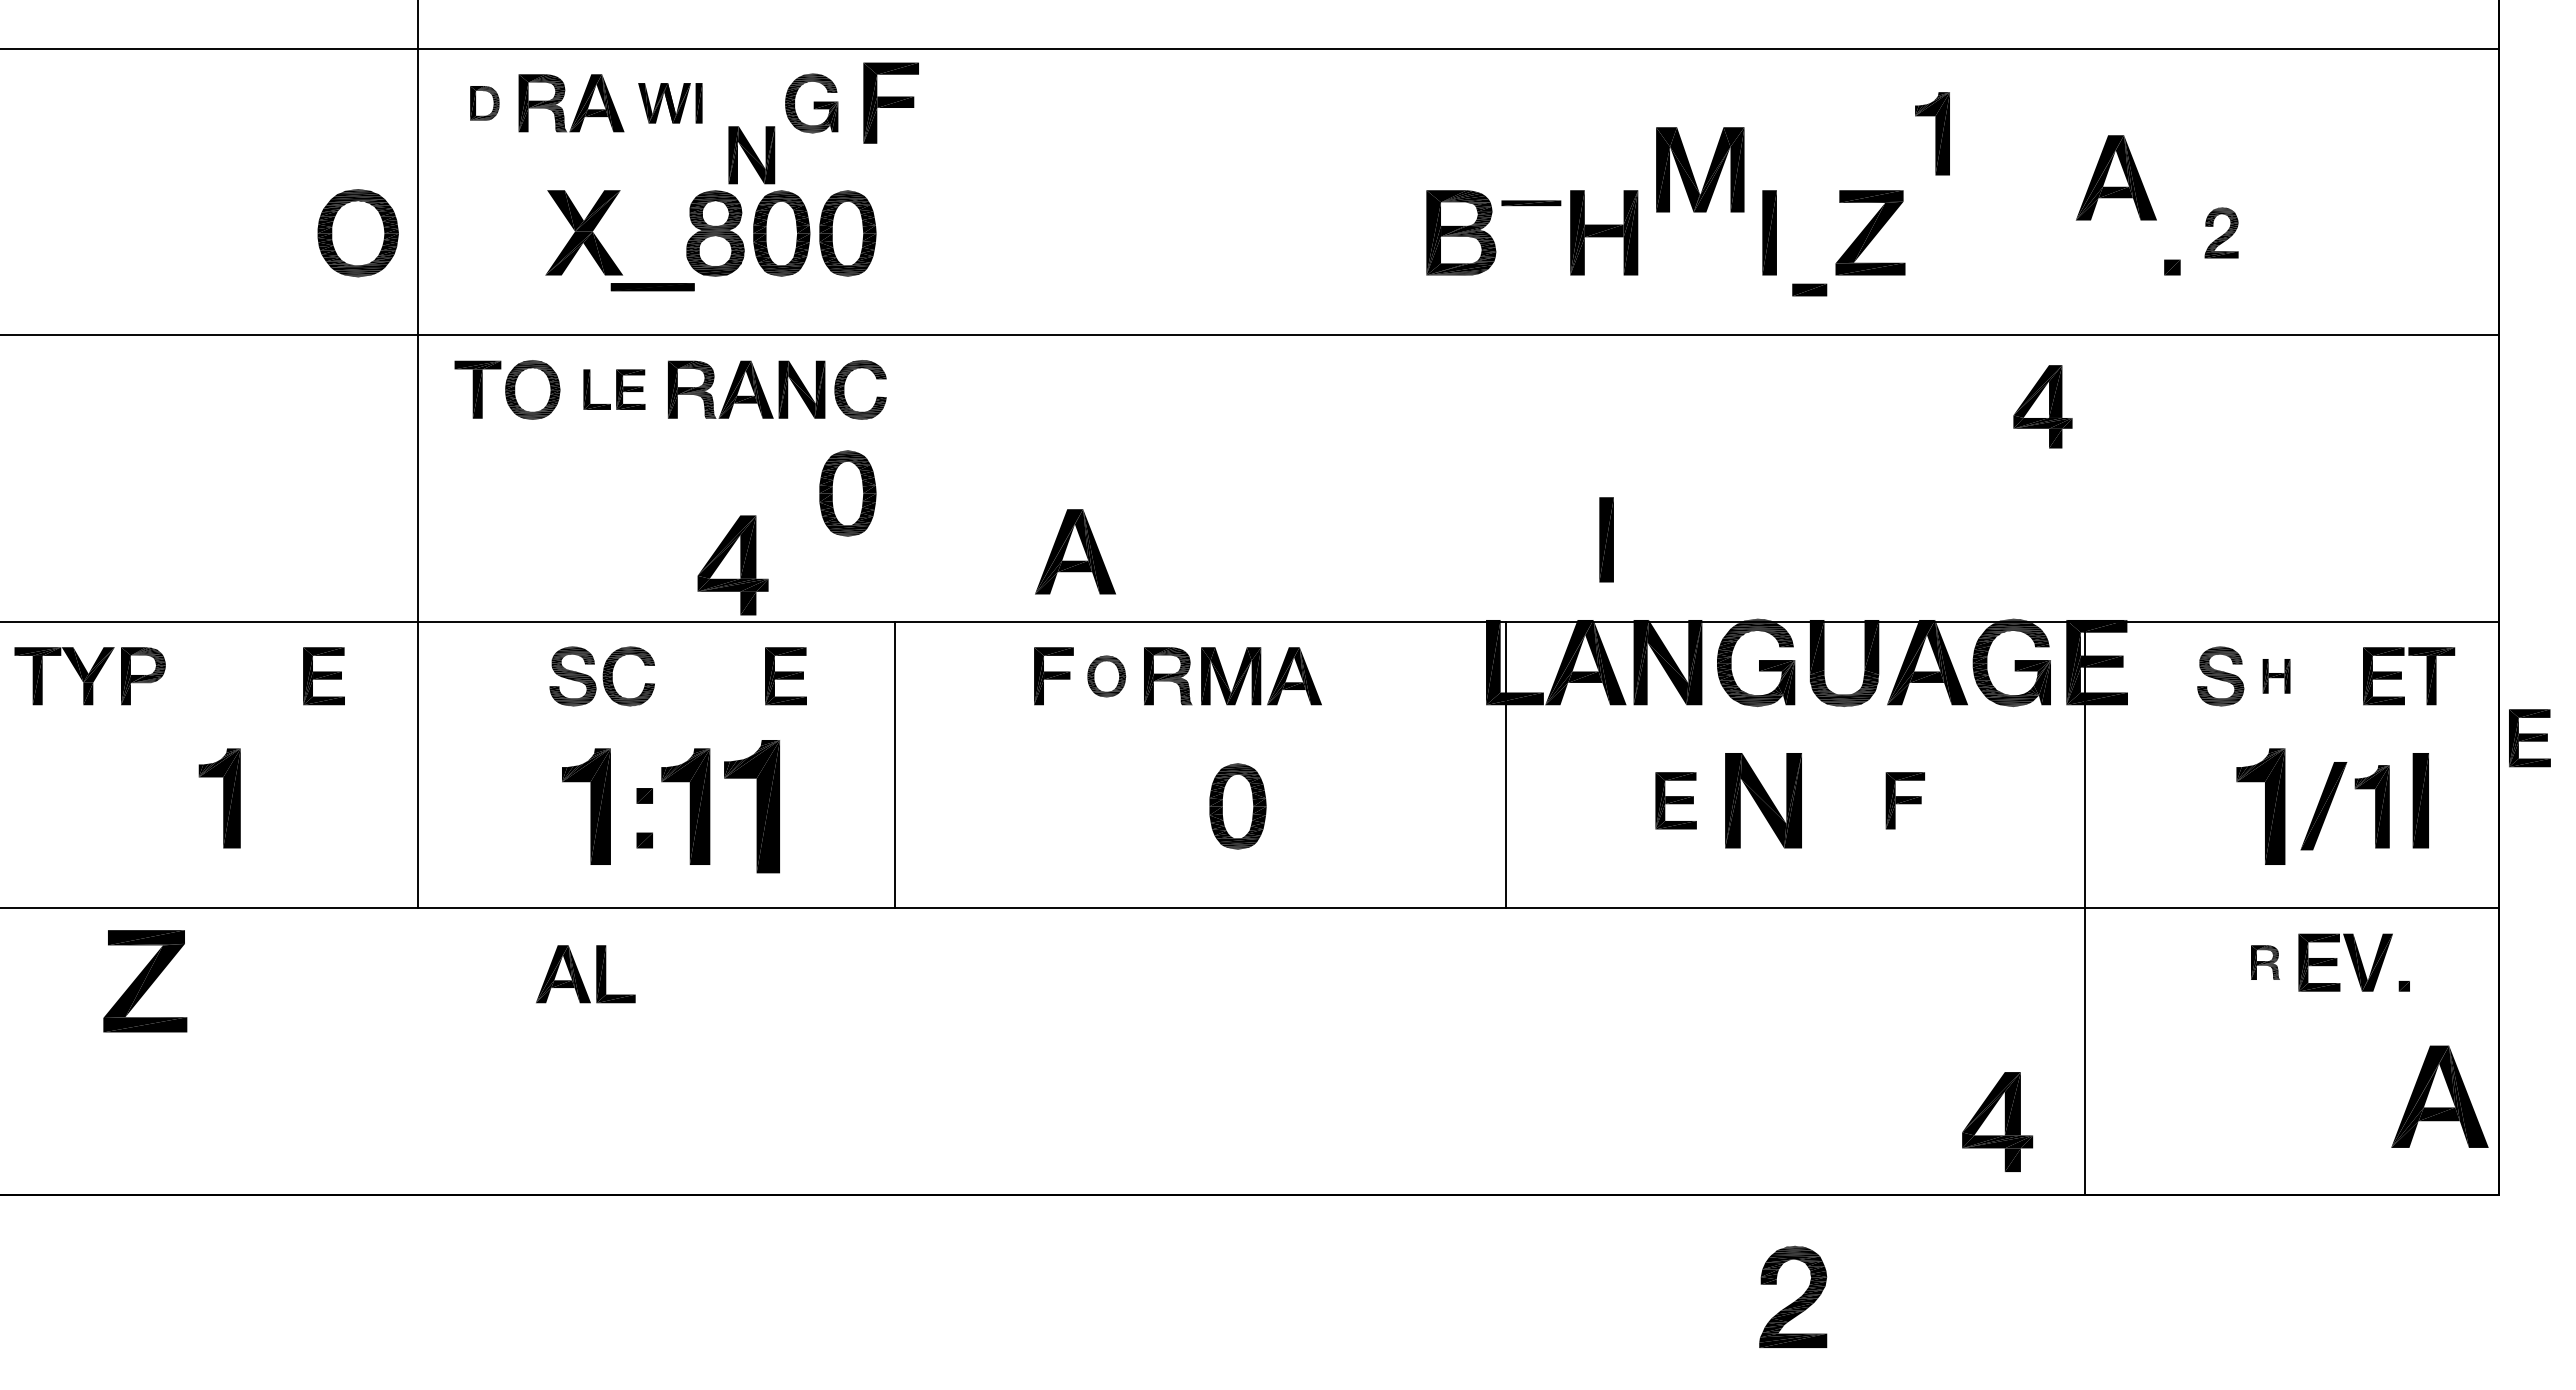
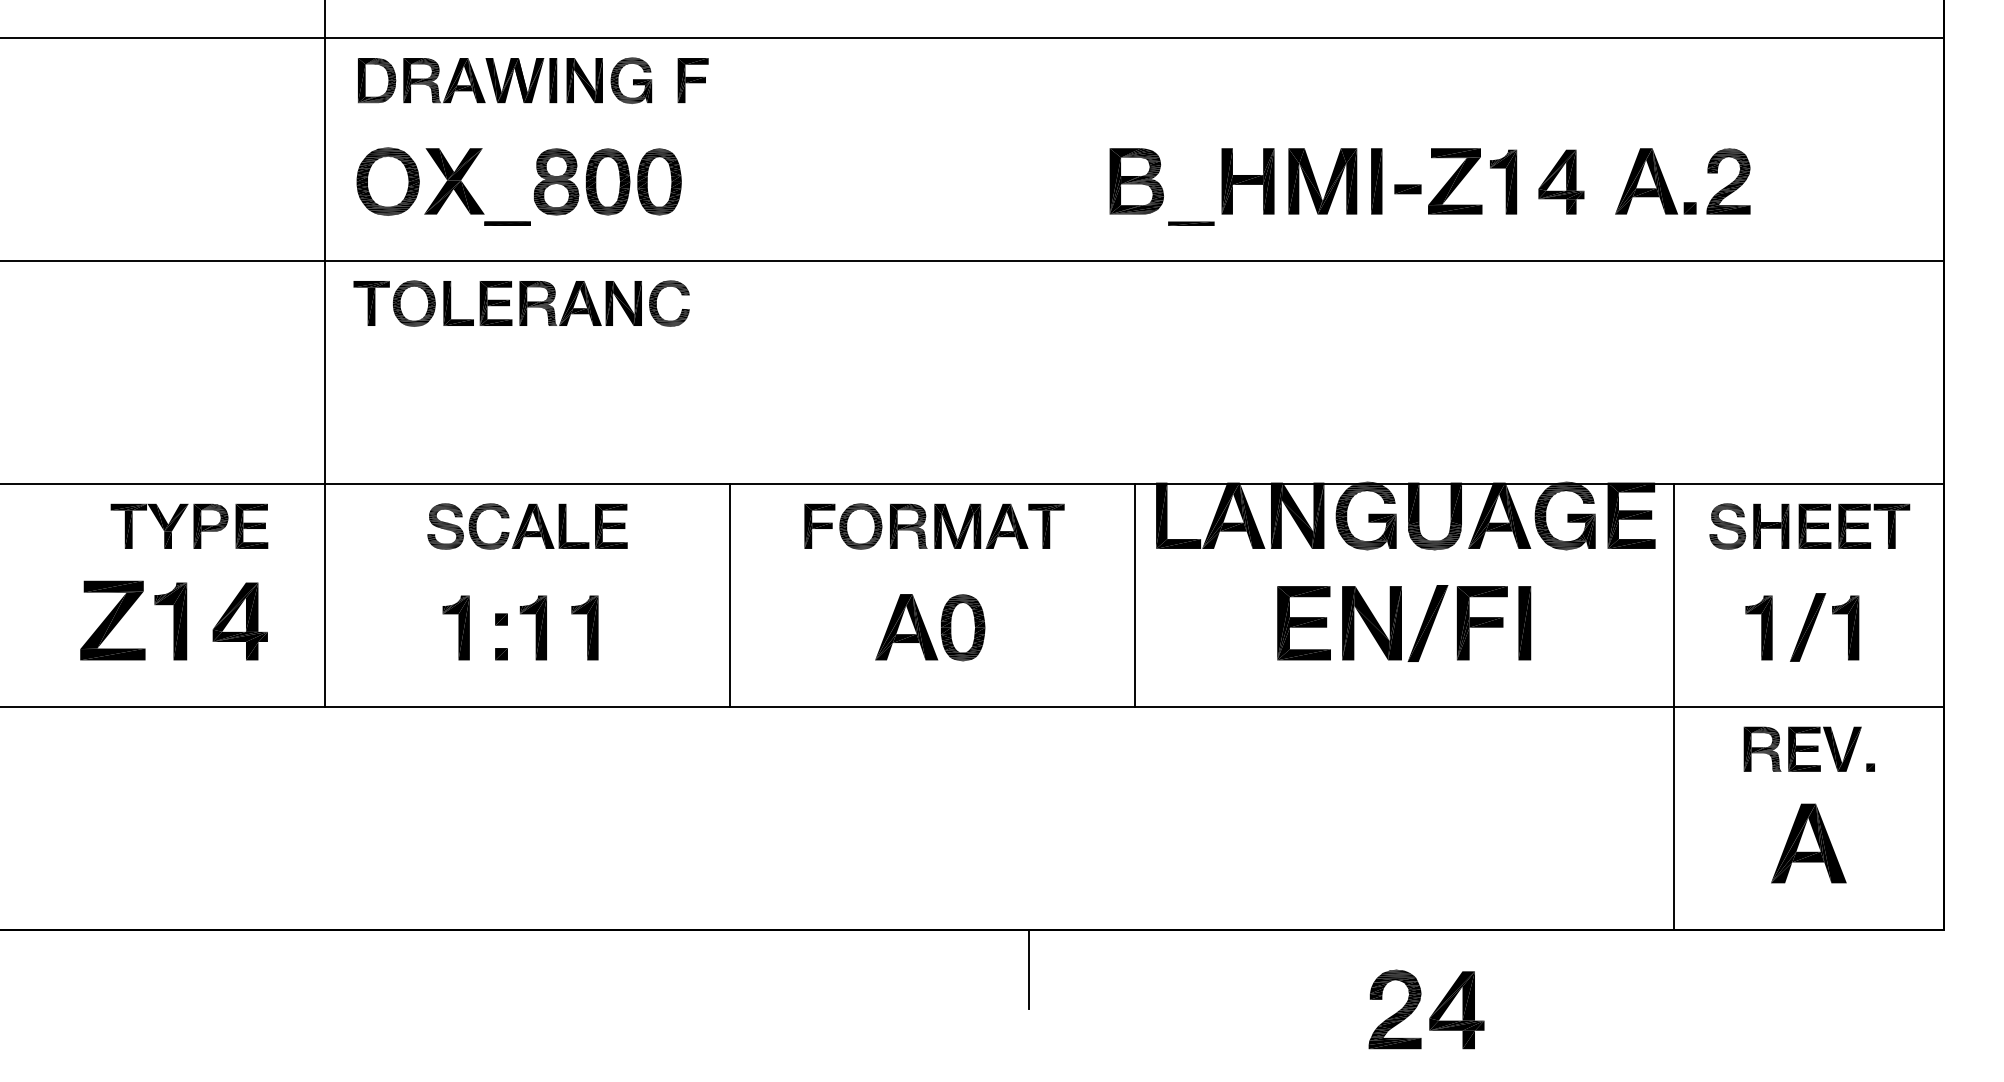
part: (484, 103) -> (376, 80), size x1.67
part: (670, 103) -> (521, 80), size x1.43
part: (890, 103) -> (692, 80), size x0.71
part: (1932, 133) -> (1503, 181), moved
part: (751, 155) -> (584, 80), moved
part: (1708, 170) -> (1329, 181), moved
part: (2116, 177) -> (1646, 181), moved
part: (1531, 203) -> (1191, 223), moved
part: (2221, 232) -> (1728, 181), size x1.67
part: (357, 233) -> (387, 181), moved
part: (652, 287) -> (507, 223), size x0.71
part: (1809, 289) -> (1407, 188), moved
part: (614, 389) -> (477, 303), size x1.43
part: (2042, 406) -> (1561, 181), moved
part: (847, 493) -> (659, 384), removed
part: (1606, 539) -> (1249, 420), removed
part: (1075, 551) -> (906, 626), moved
part: (732, 565) -> (239, 621), moved
part: (89, 676) -> (169, 526), moved
part: (1106, 676) -> (860, 526), size x1.43
part: (1344, 676) -> (1045, 526), added
part: (2276, 676) -> (1771, 526), size x1.67
part: (2529, 738) -> (1814, 526), moved
line: (895, 764) -> (730, 595), moved
line: (1505, 764) -> (1134, 595), moved
part: (1675, 800) -> (1303, 623), size x1.67
part: (1835, 800) -> (1428, 623), added
part: (1905, 800) -> (1482, 623), size x1.67
part: (2420, 800) -> (1524, 623), moved
part: (586, 806) -> (456, 627), size x0.71
part: (685, 806) -> (533, 627), size x0.71
part: (751, 806) -> (584, 627), size x0.62
part: (2260, 806) -> (1758, 627), size x0.71
line: (2084, 907) -> (1673, 706), moved
part: (2265, 962) -> (1762, 749), size x1.67
part: (585, 974) -> (550, 526), moved
part: (145, 981) -> (113, 620), moved
part: (2439, 1096) -> (1808, 843), moved
part: (1997, 1121) -> (1456, 1009), moved
line: (1322, 1245) -> (1028, 969), added

